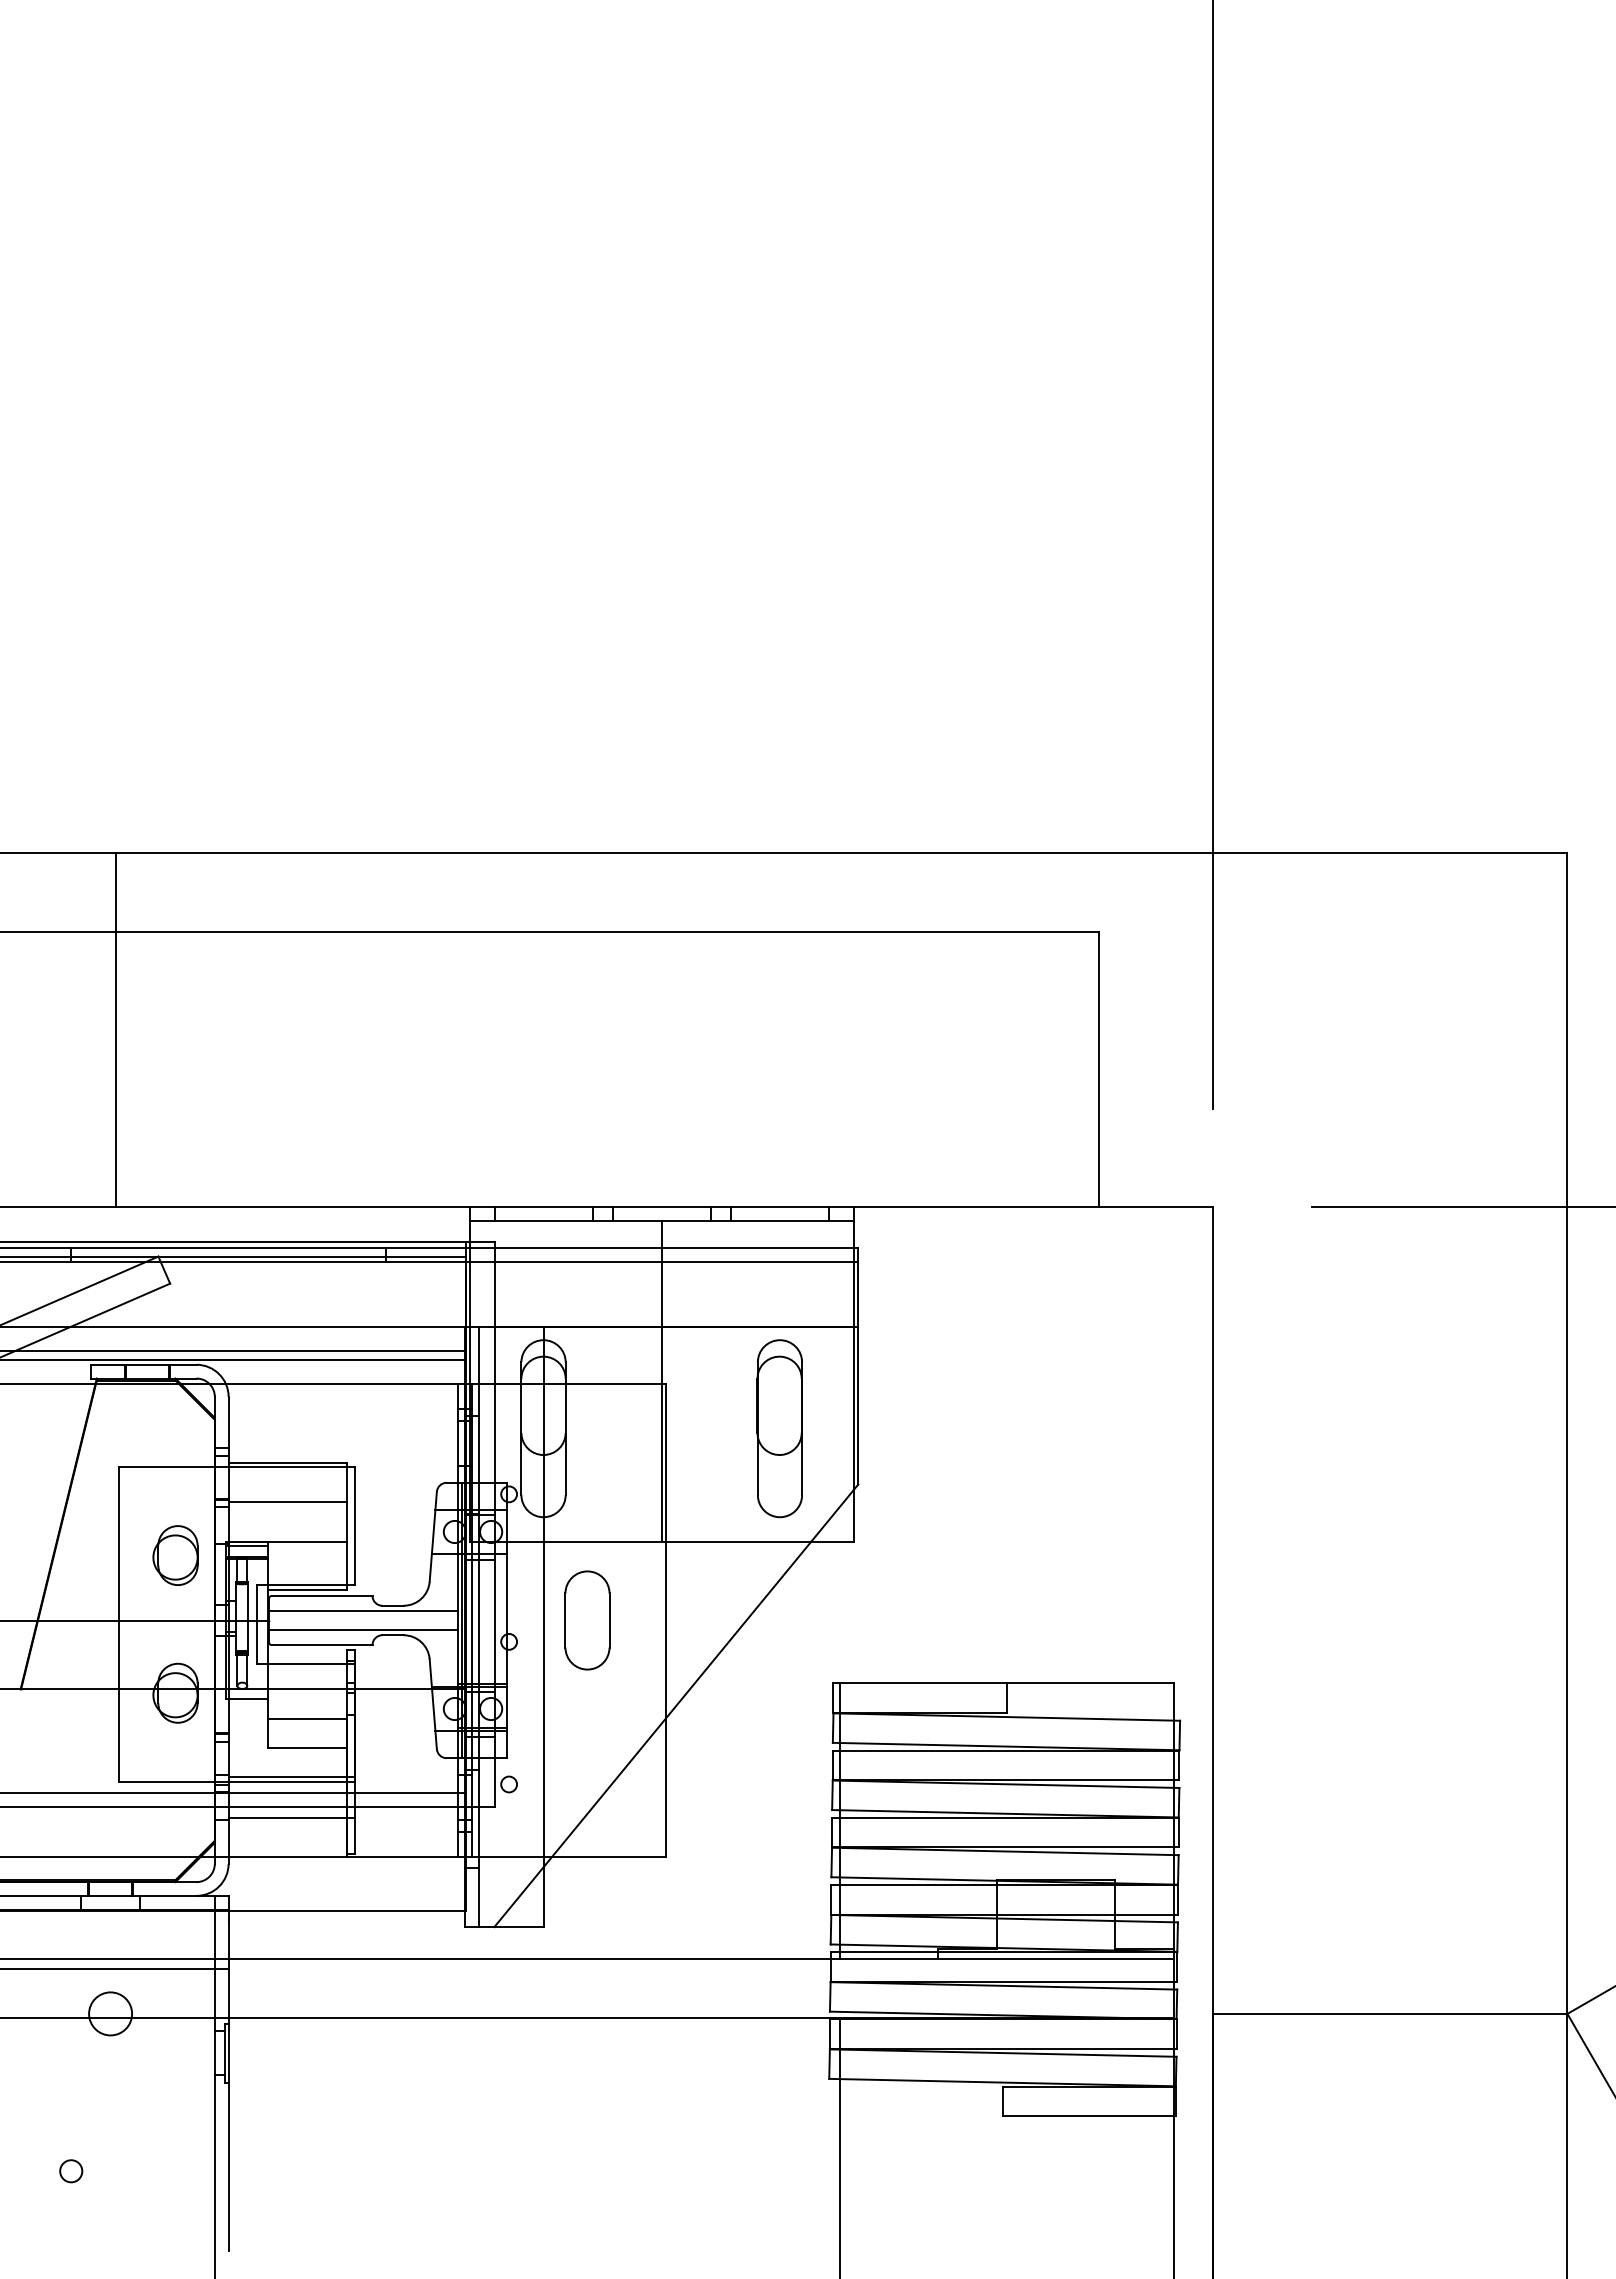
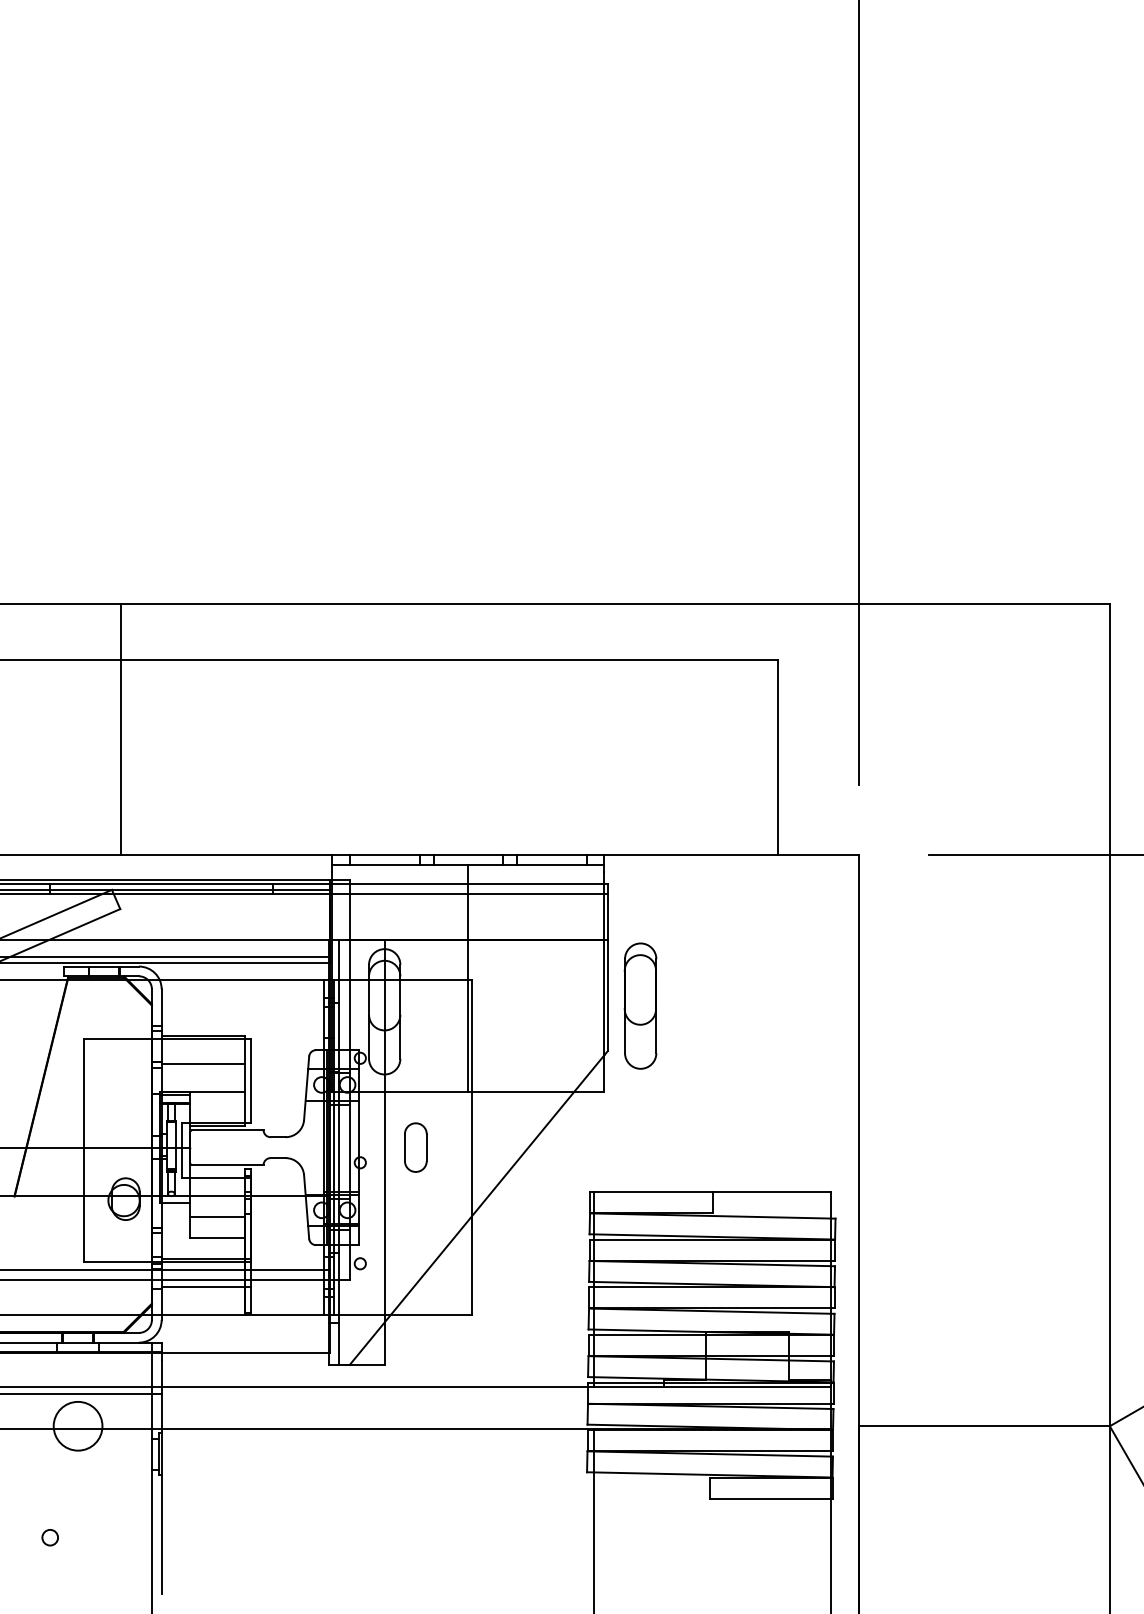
line: (115, 1030) -> (120, 729), moved
part: (779, 1428) -> (640, 1006), moved
part: (175, 1555) -> (124, 1101), removed
line: (363, 1610) -> (257, 1140), removed
part: (587, 1620) -> (415, 1147), size x0.7
line: (363, 1630) -> (257, 1154), removed
circle: (110, 2013) -> (78, 1425), size x1.6

